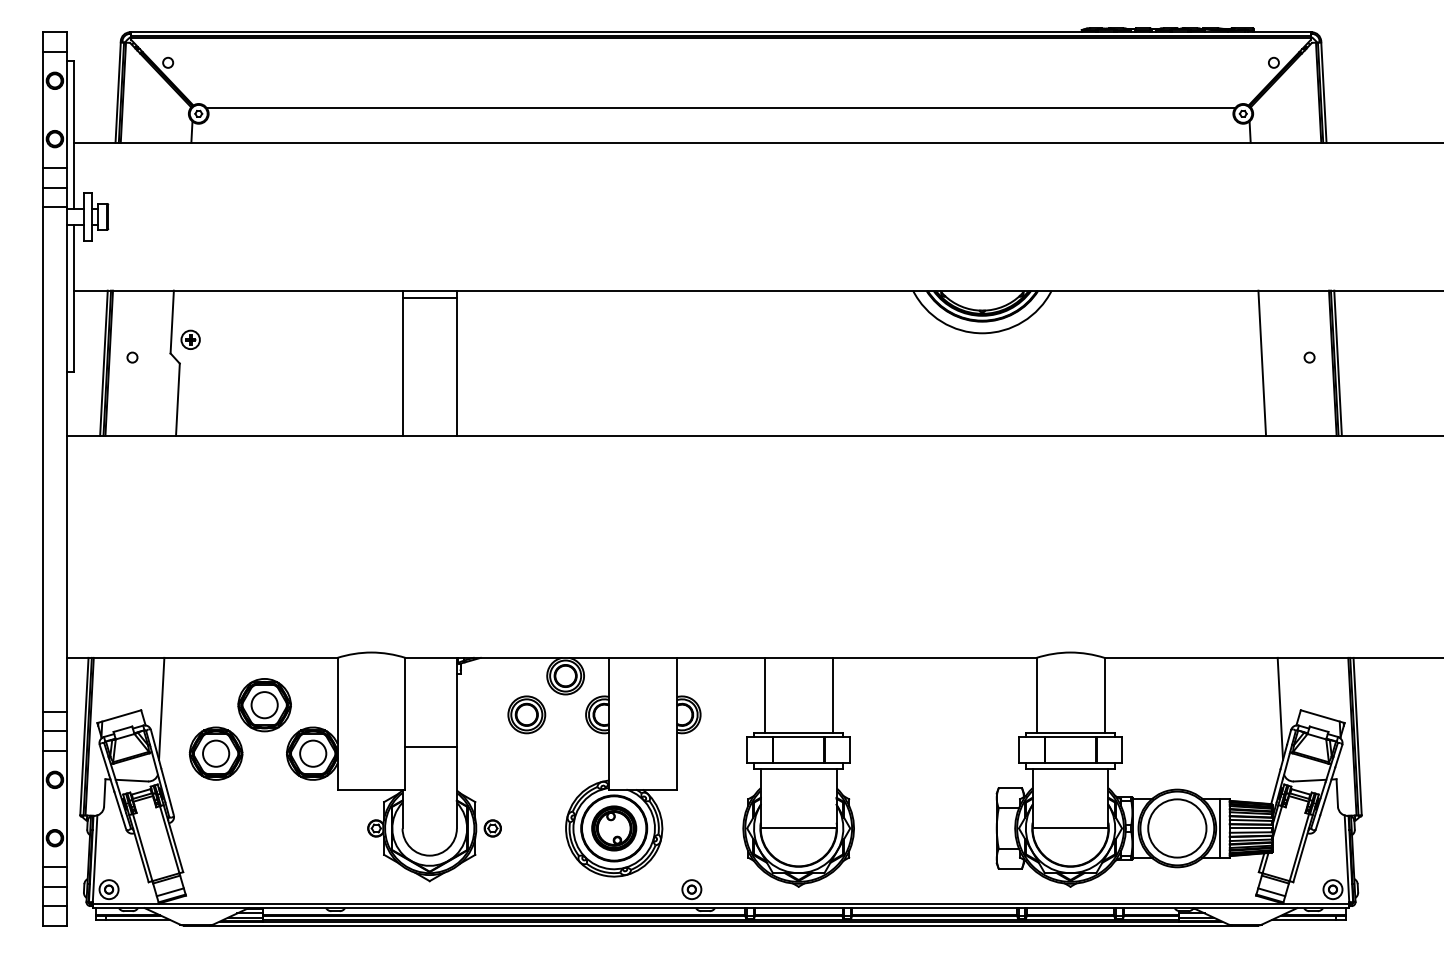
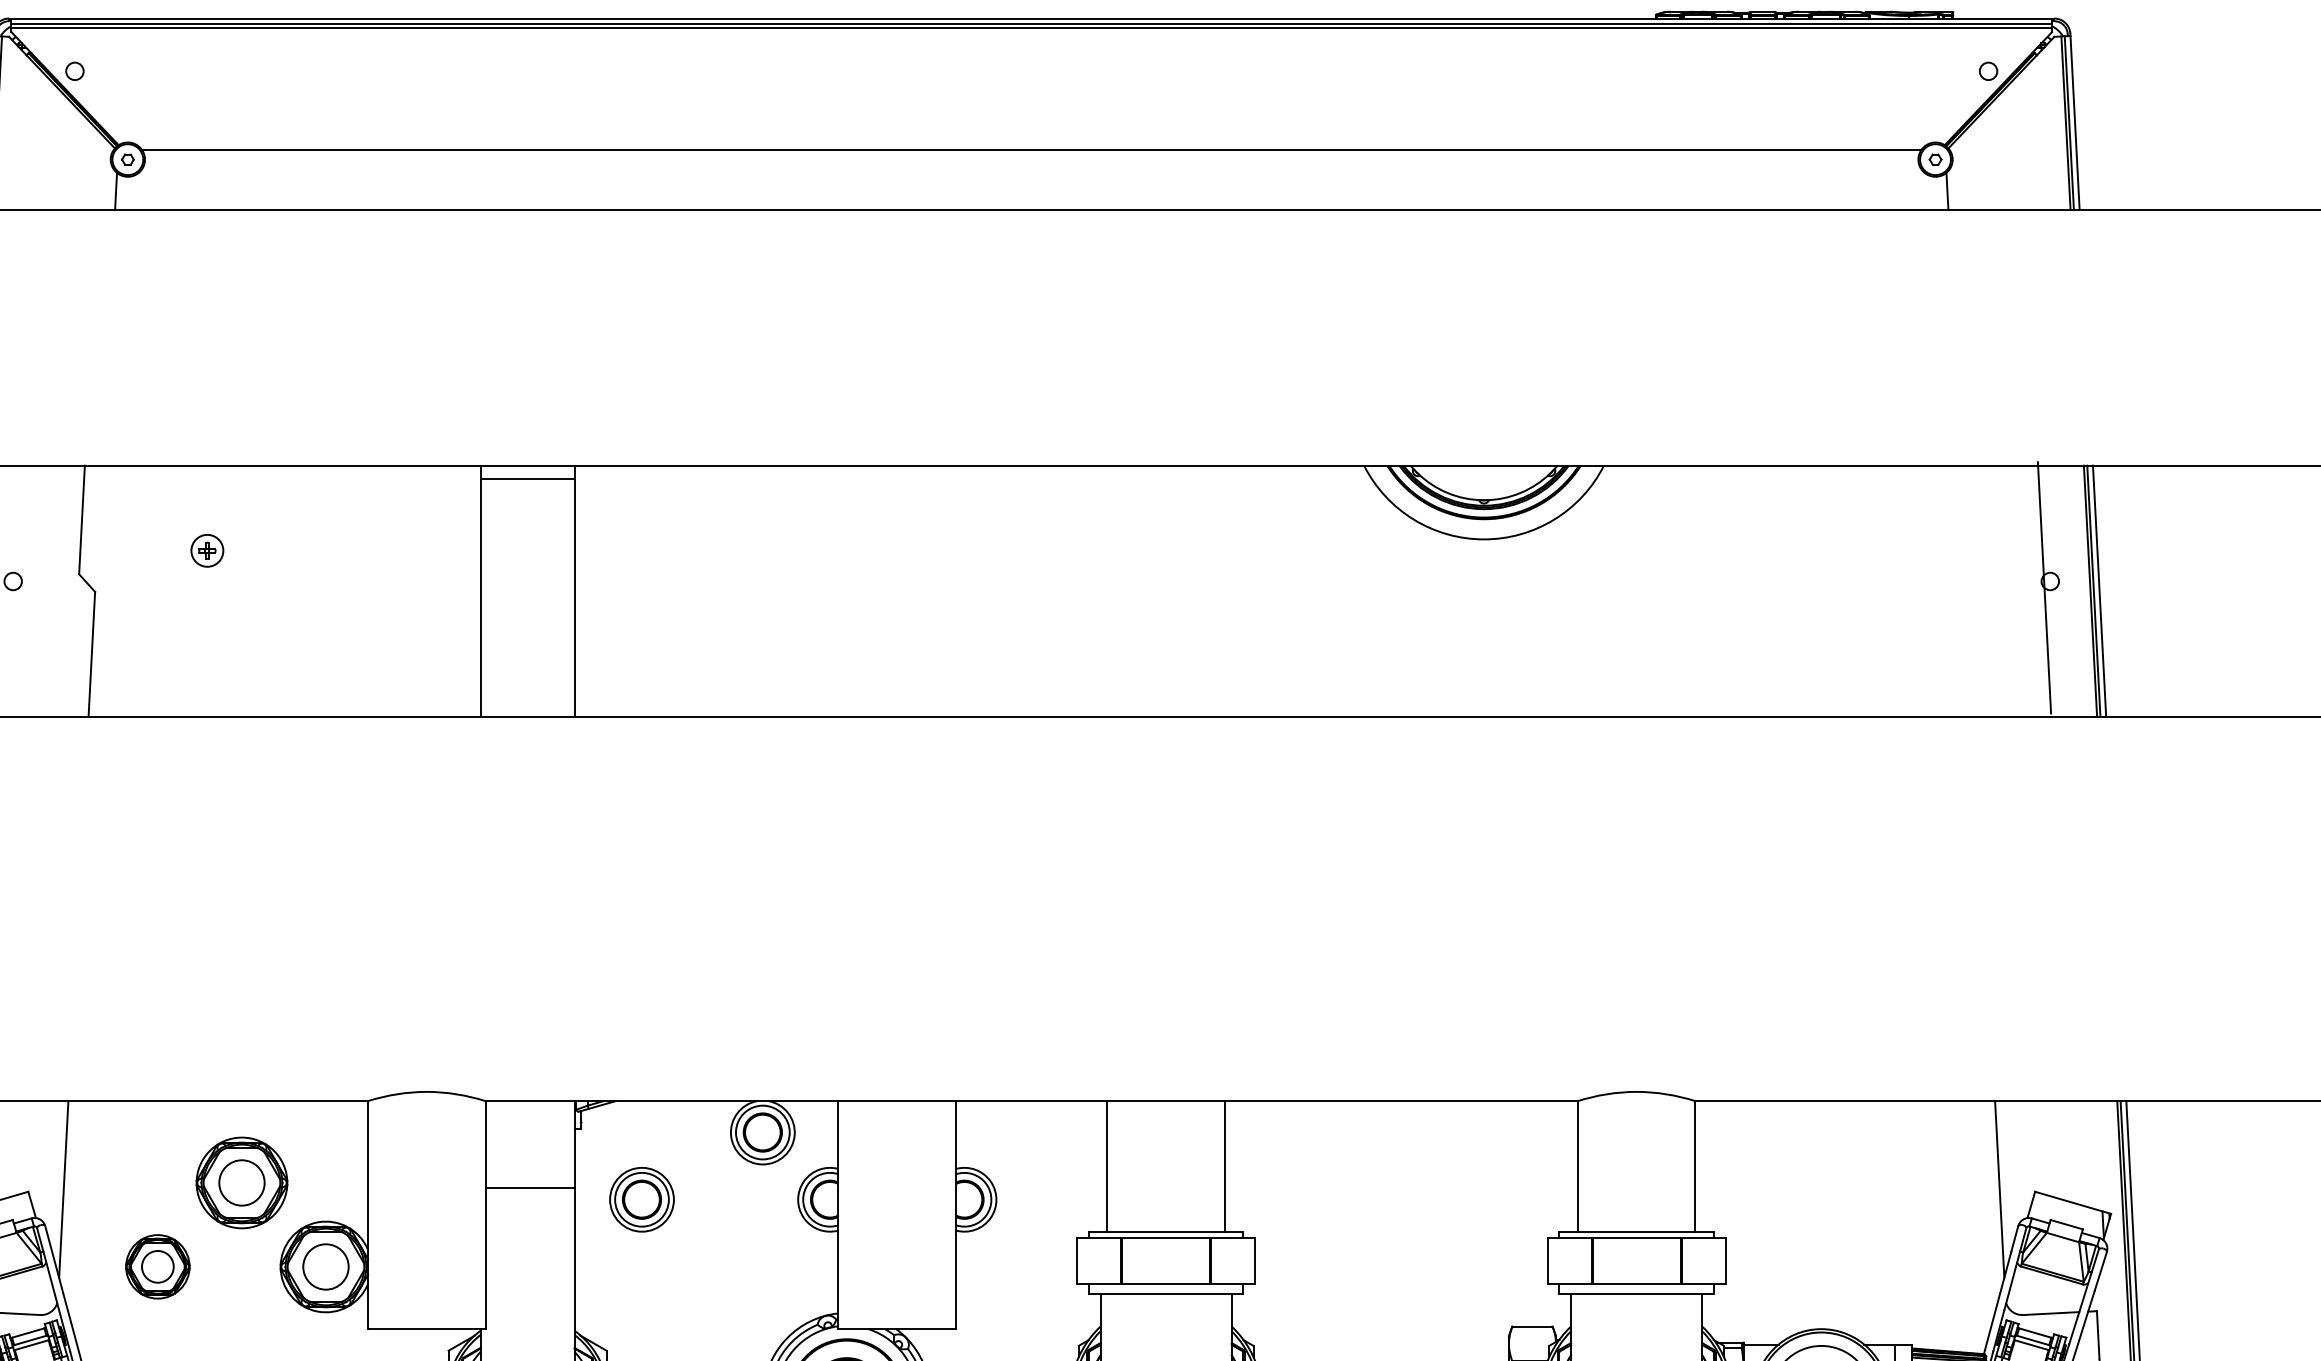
part: (190, 339) -> (207, 550), moved
line: (1262, 362) -> (2044, 586), moved
part: (526, 714) -> (641, 1199), moved
line: (430, 746) -> (528, 1186), moved
part: (215, 753) -> (156, 1266), size x0.7

